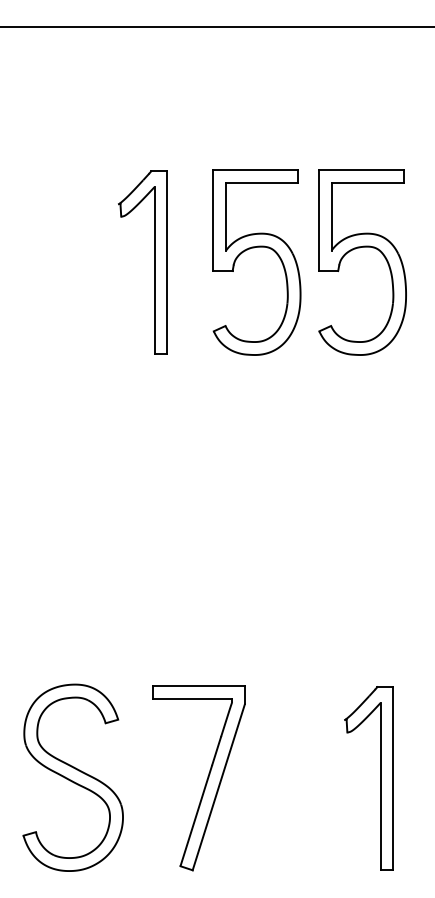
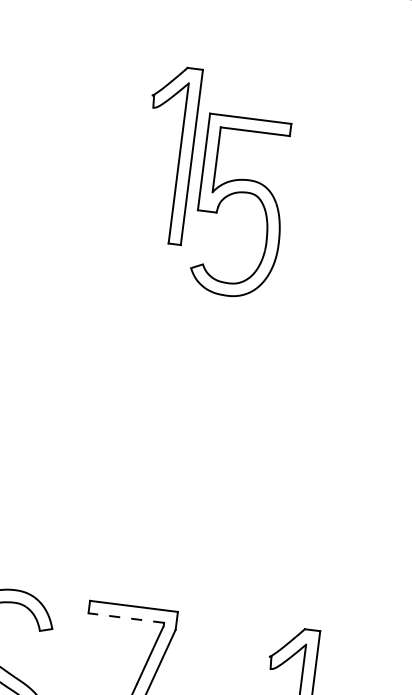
part: (359, 248) -> (340, 206), removed
part: (154, 262) -> (179, 155), moved
line: (192, 698) -> (126, 617), solid -> dashed

